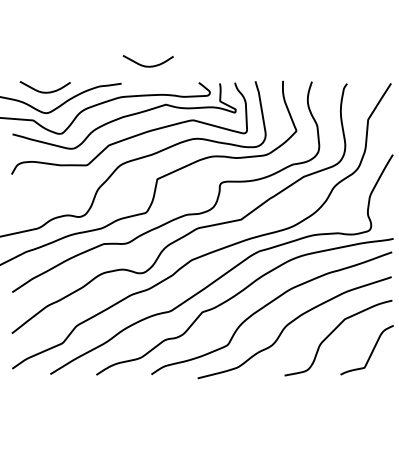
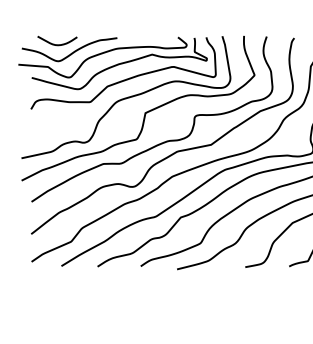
curve: (147, 65) -> (137, 23), removed

